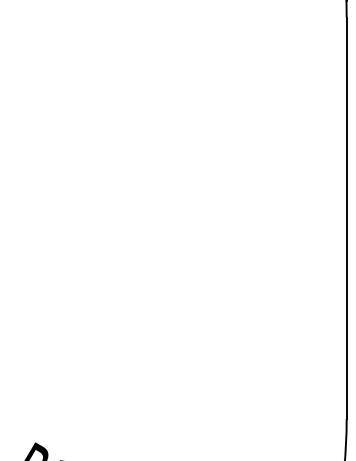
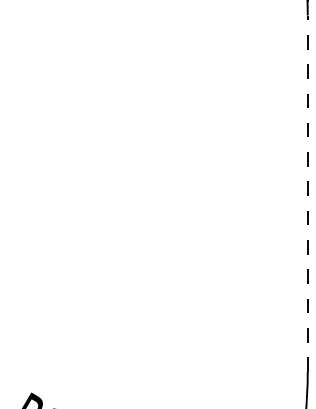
line: (346, 218) -> (307, 193), solid -> dashed

